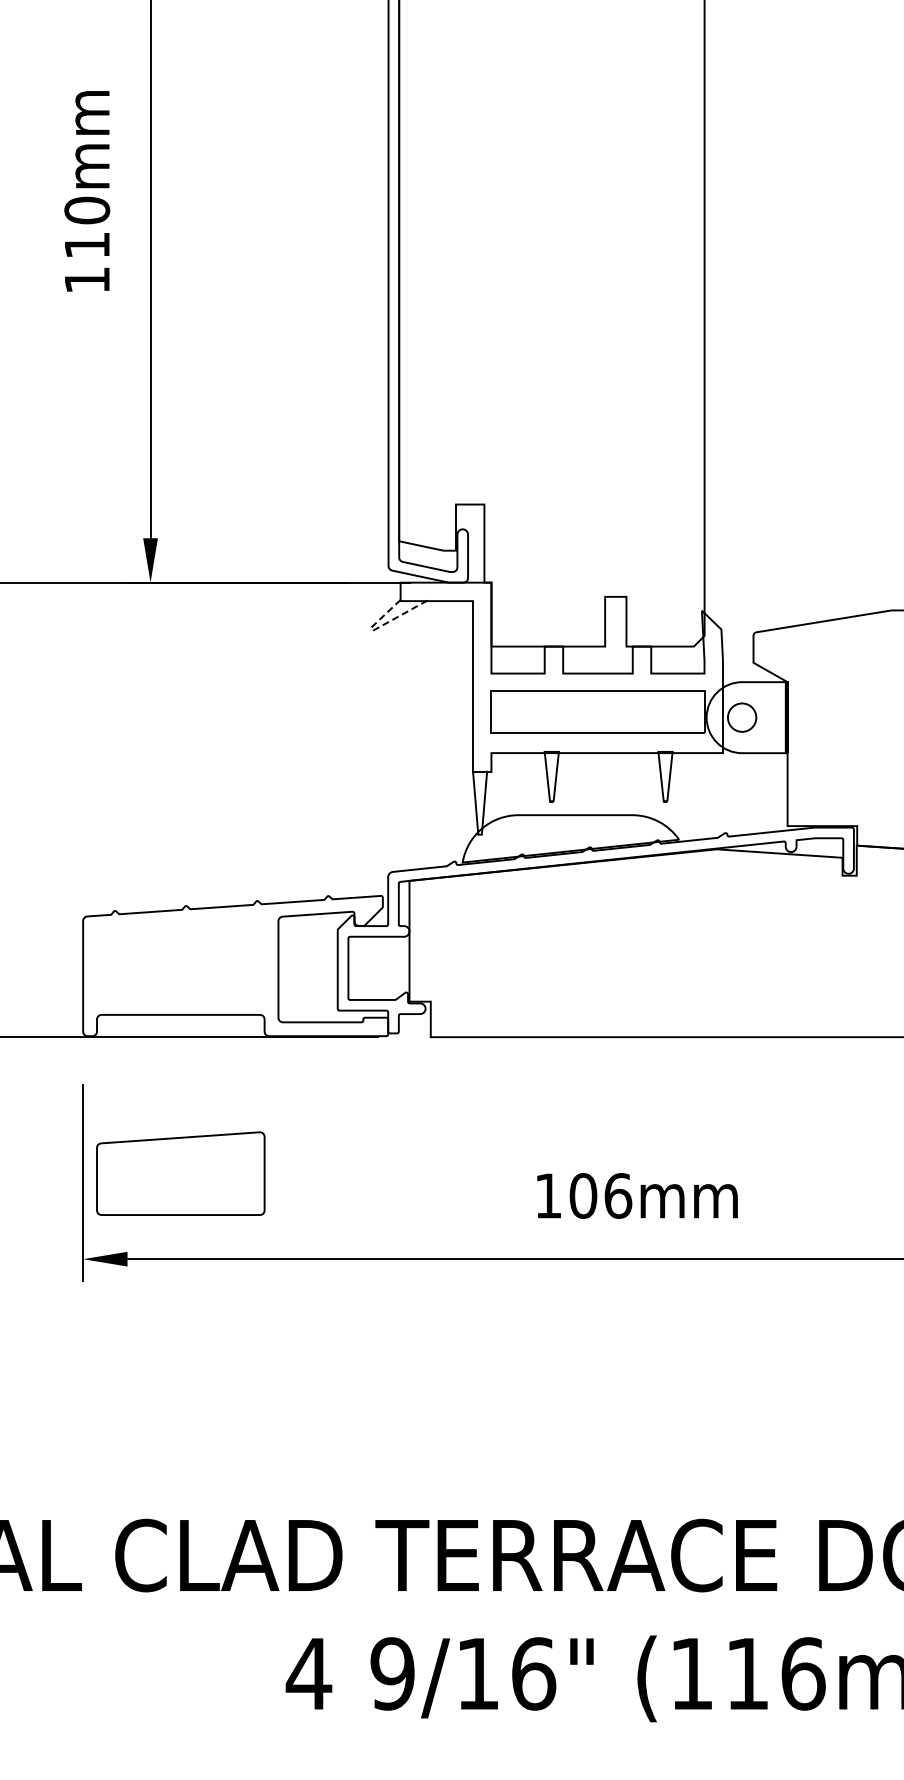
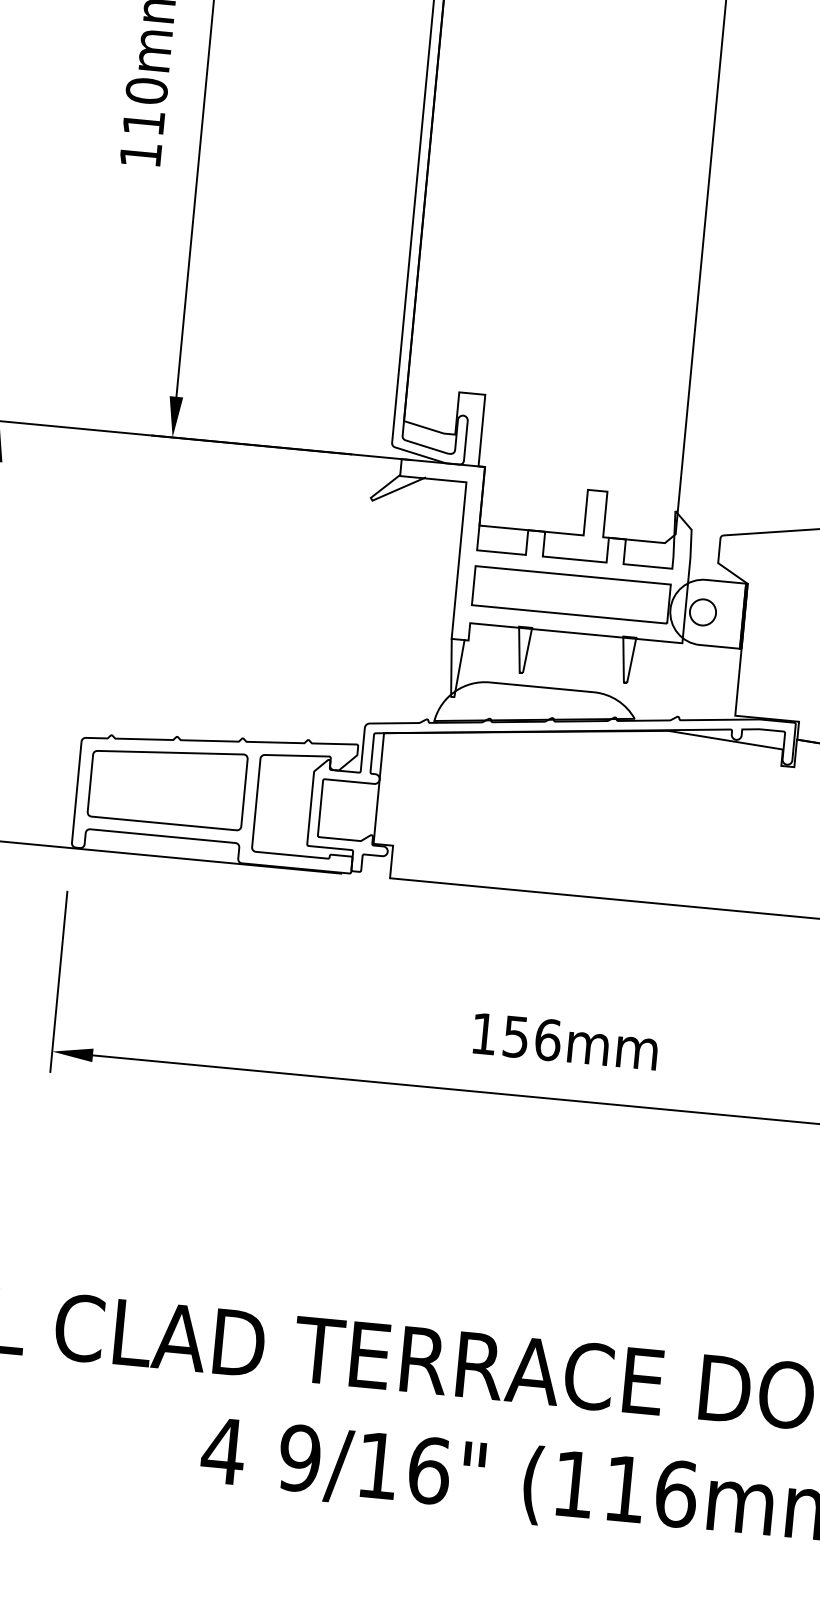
line: (381, 626) -> (380, 497), dashed -> solid
part: (180, 1173) -> (167, 785), moved
text: (583, 1195) -> (516, 1036), 106mm -> 156mm

